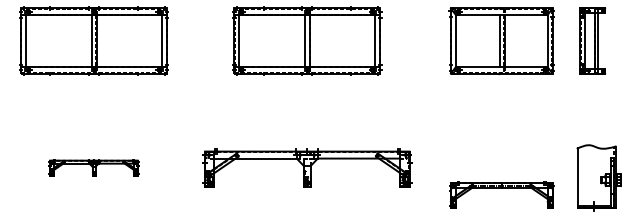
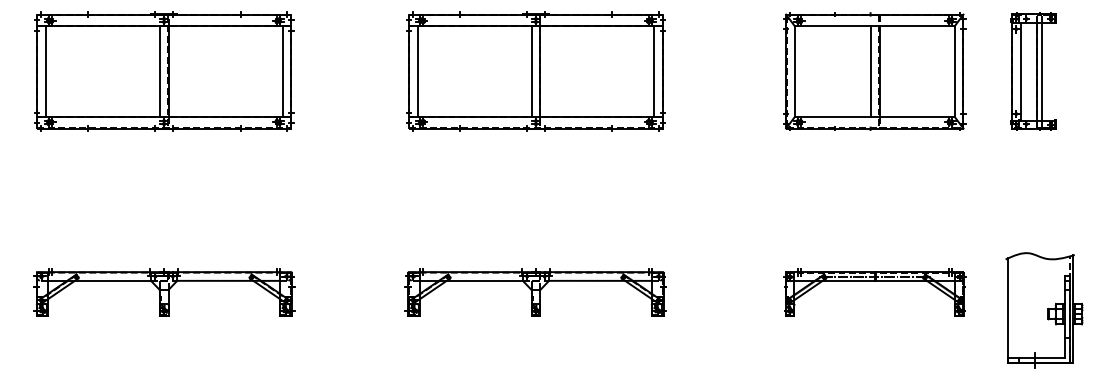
part: (93, 167) -> (163, 291), size x1.67
part: (307, 167) -> (536, 291), size x0.71
part: (501, 194) -> (874, 291), moved

